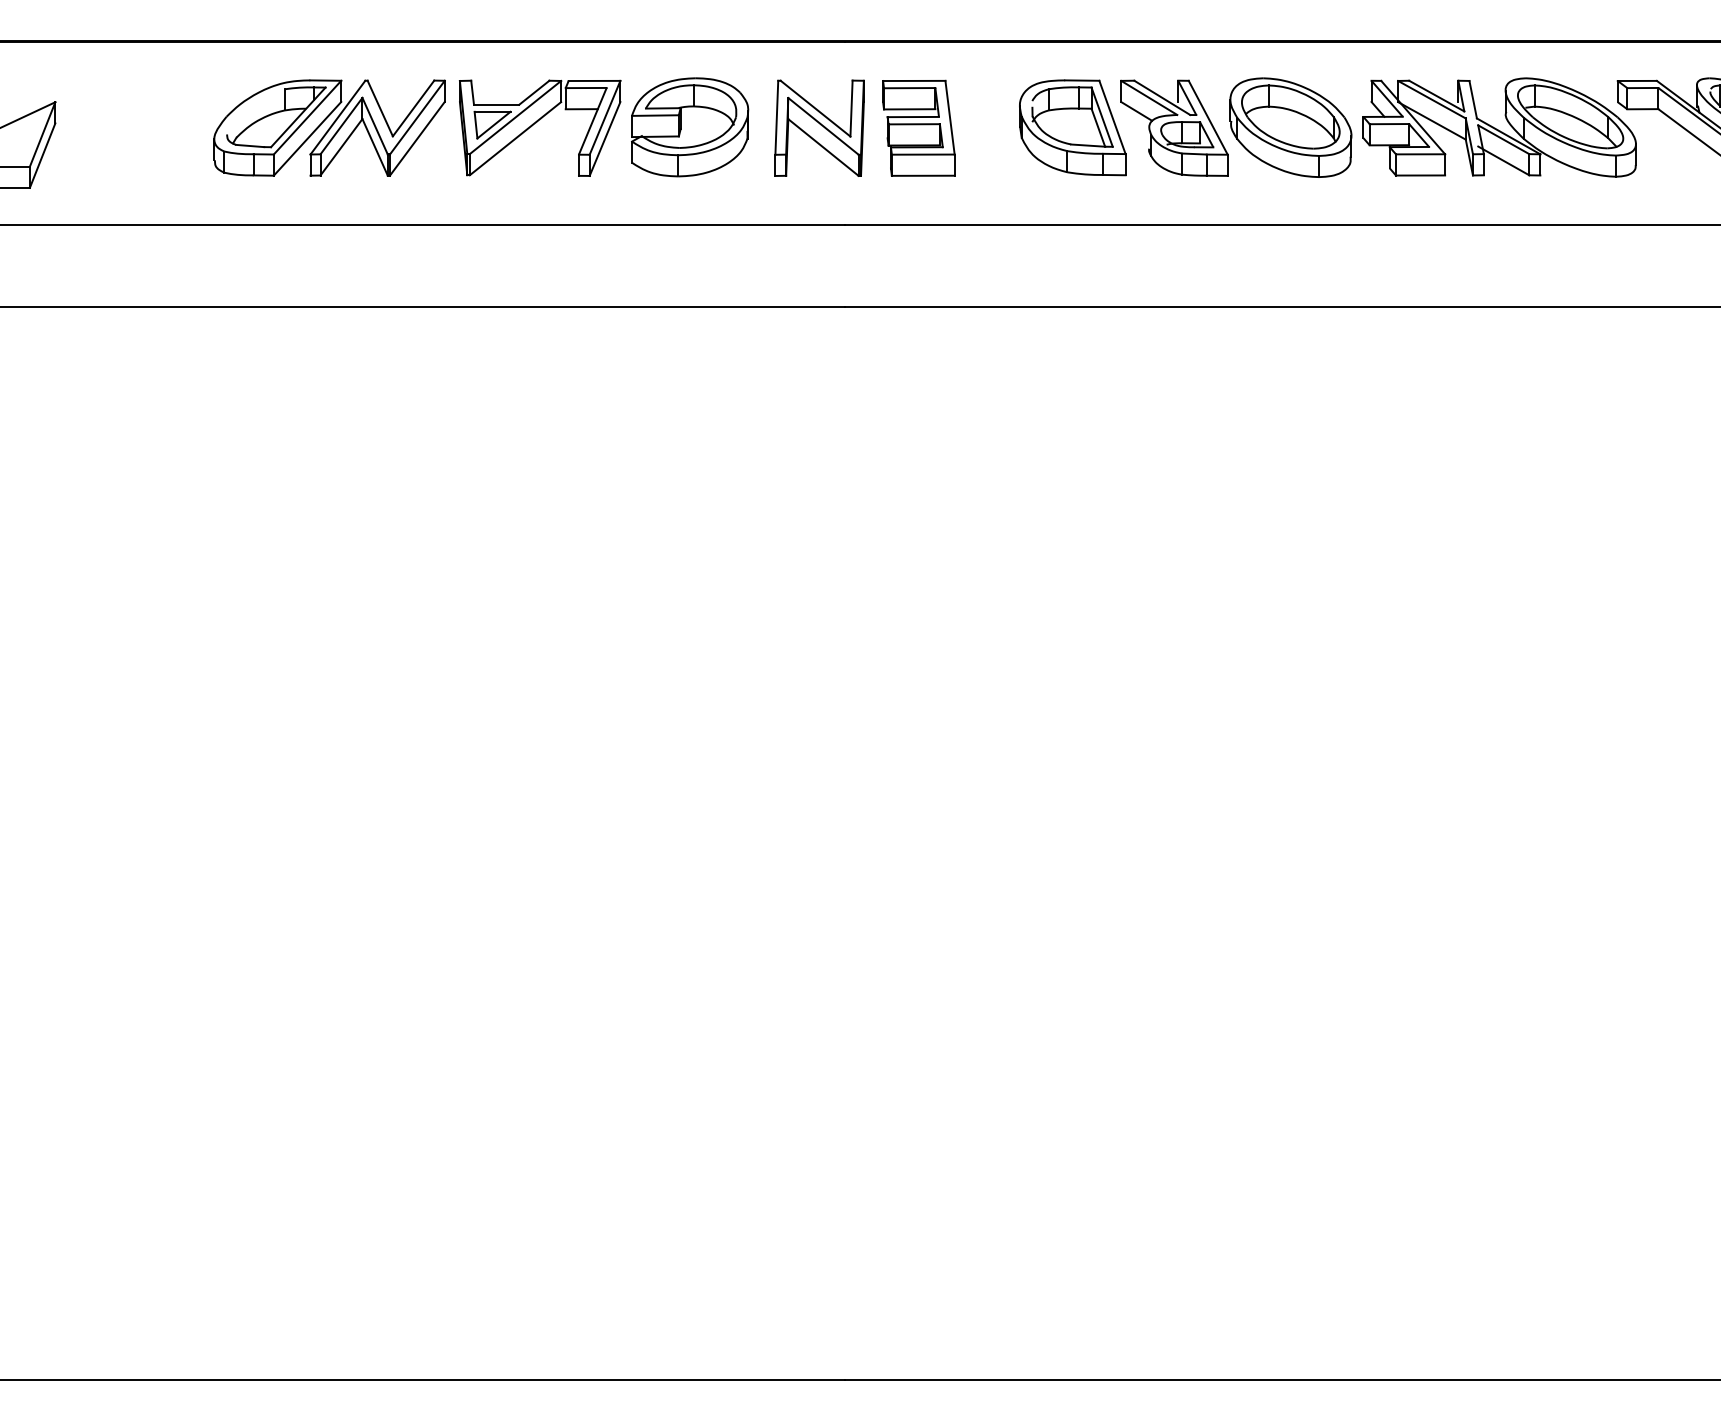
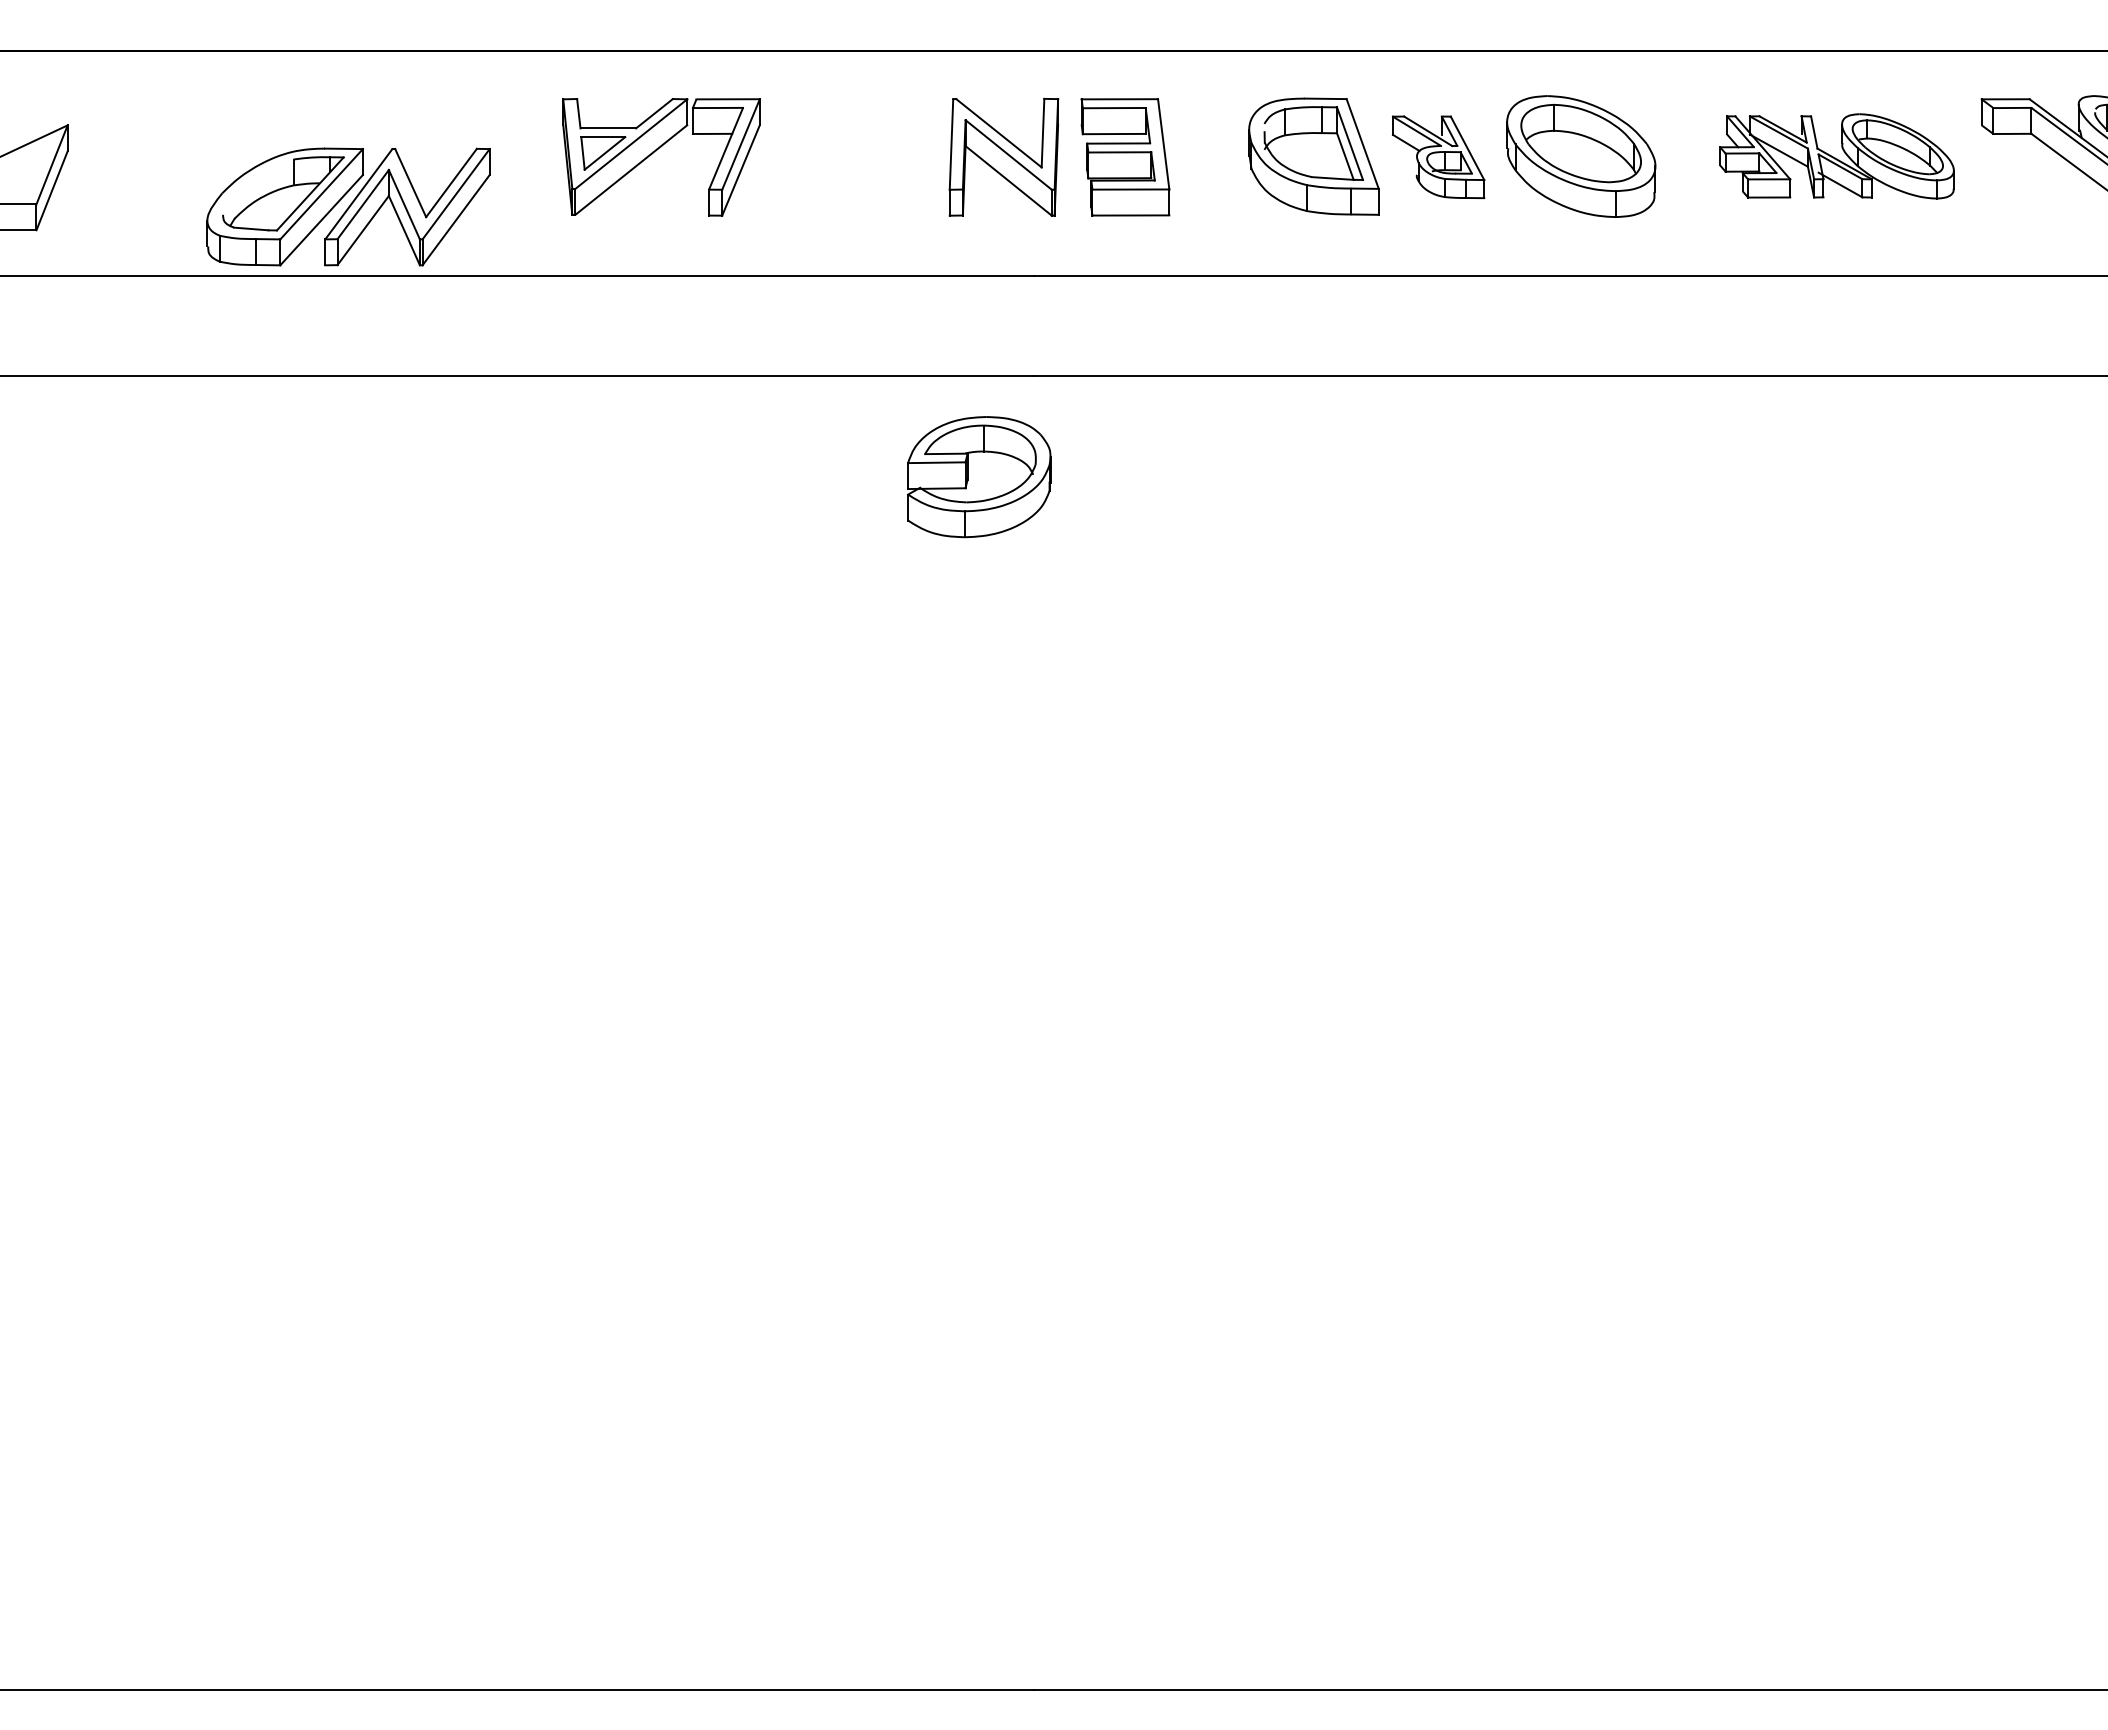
part: (329, 127) -> (348, 206), moved
part: (690, 127) -> (979, 477), moved
part: (1499, 127) -> (1836, 156), size x0.7
part: (1174, 128) -> (1438, 157), size x0.7

